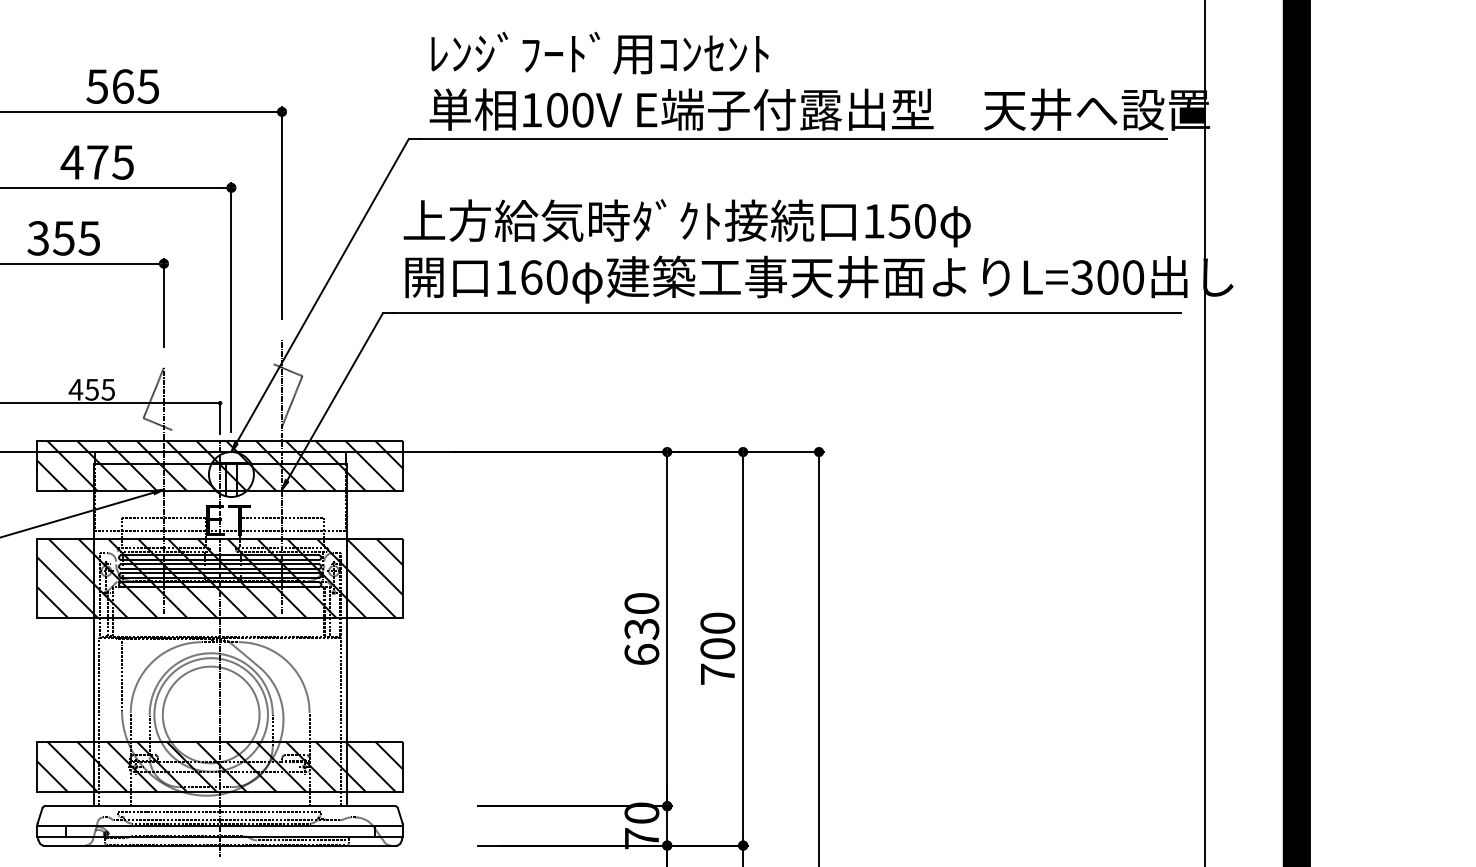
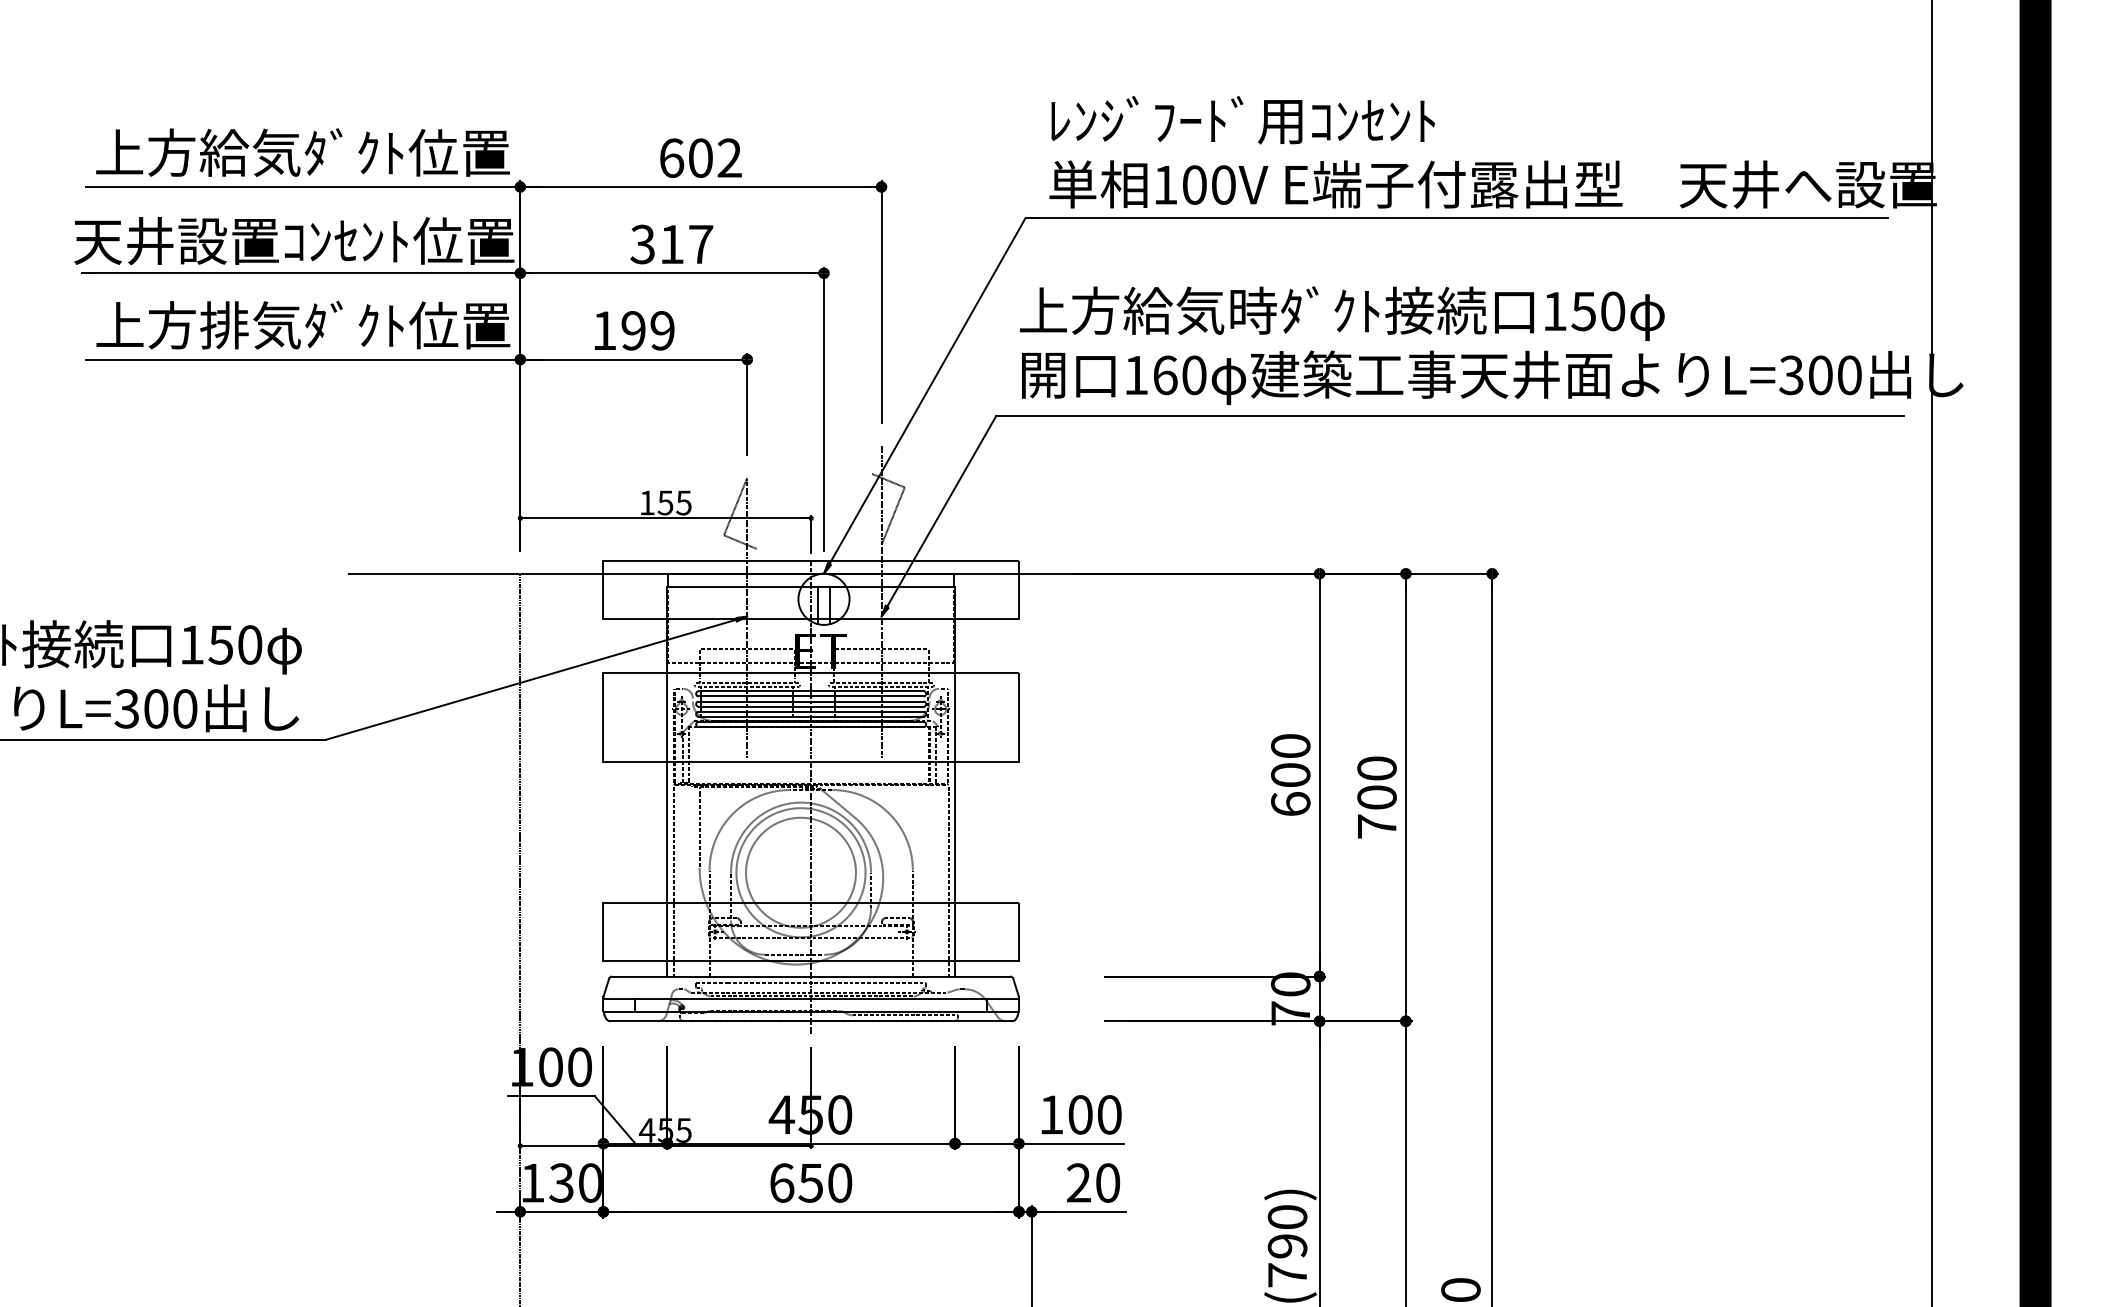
text: (122, 85) -> (700, 157), 565 -> 602
text: (97, 162) -> (671, 244), 475 -> 317
text: (63, 238) -> (633, 330), 355 -> 199
text: (75, 389) -> (646, 502), 455 -> 155
hatch: (219, 465) -> (810, 589), removed
hatch: (219, 578) -> (810, 717), removed
text: (641, 629) -> (1290, 775), 630 -> 600
hatch: (219, 766) -> (810, 931), removed

